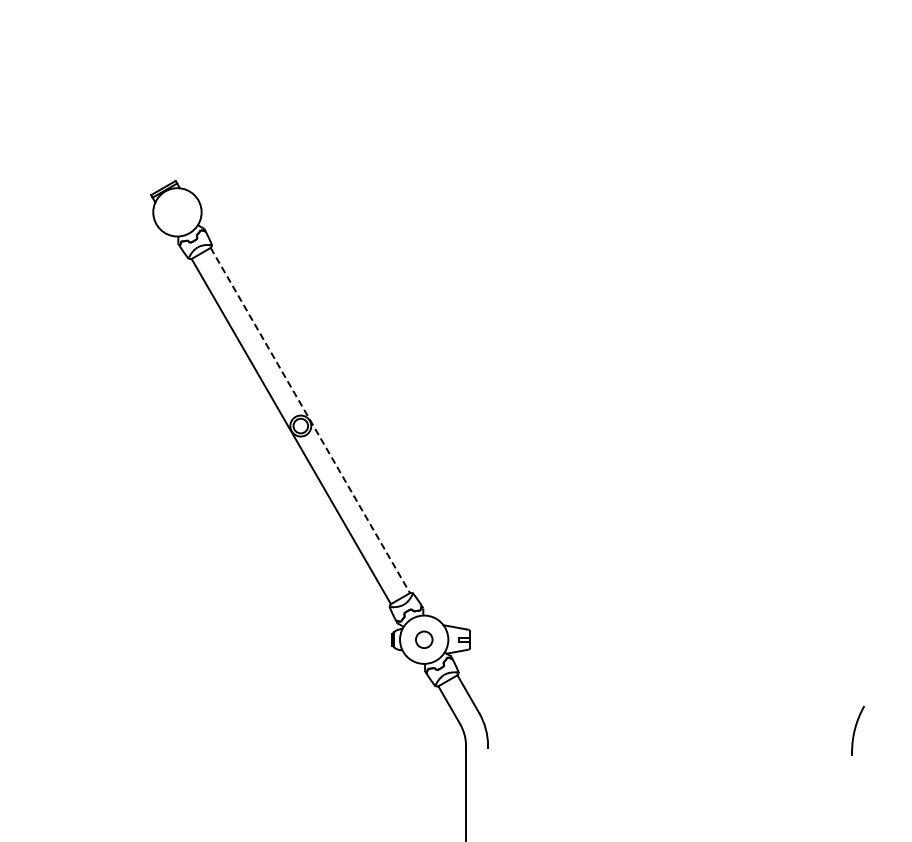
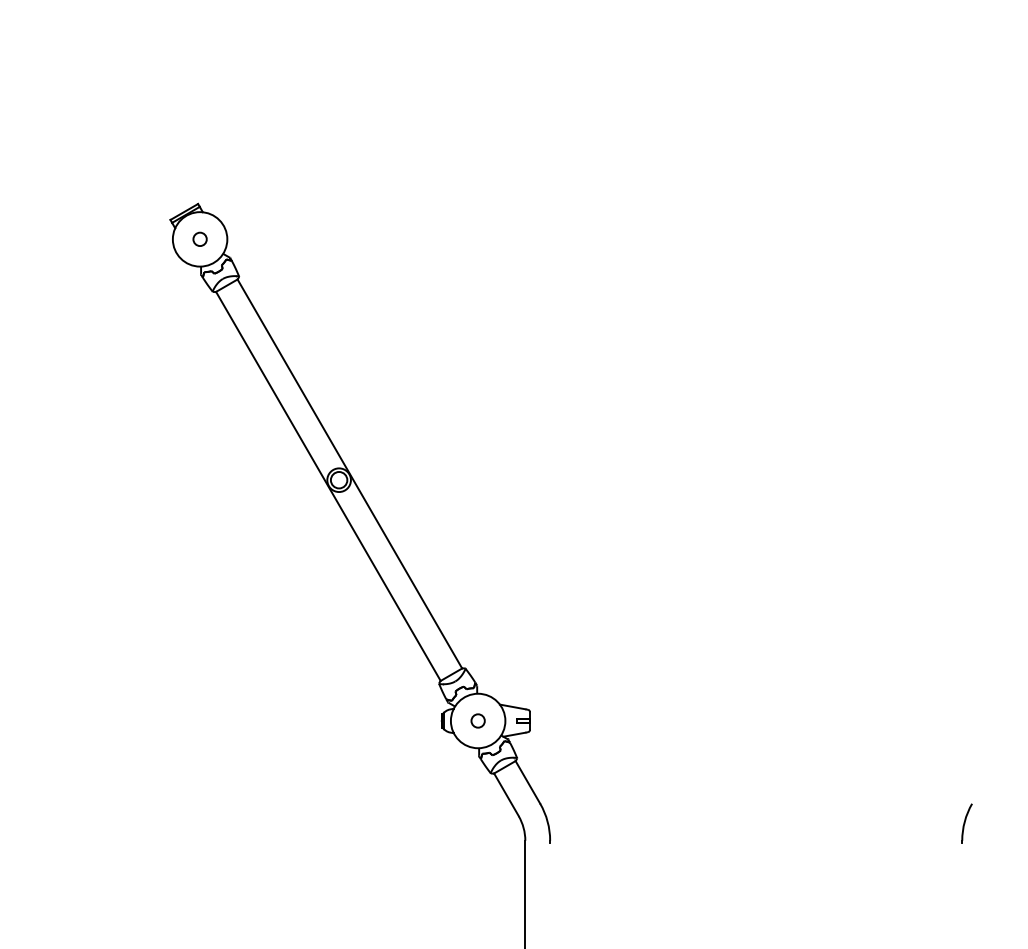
circle: (177, 212) -> (200, 239), added
line: (310, 420) -> (350, 473), dashed -> solid
circle: (423, 639) -> (477, 720), size x0.71
part: (857, 730) -> (966, 823), size x0.71

